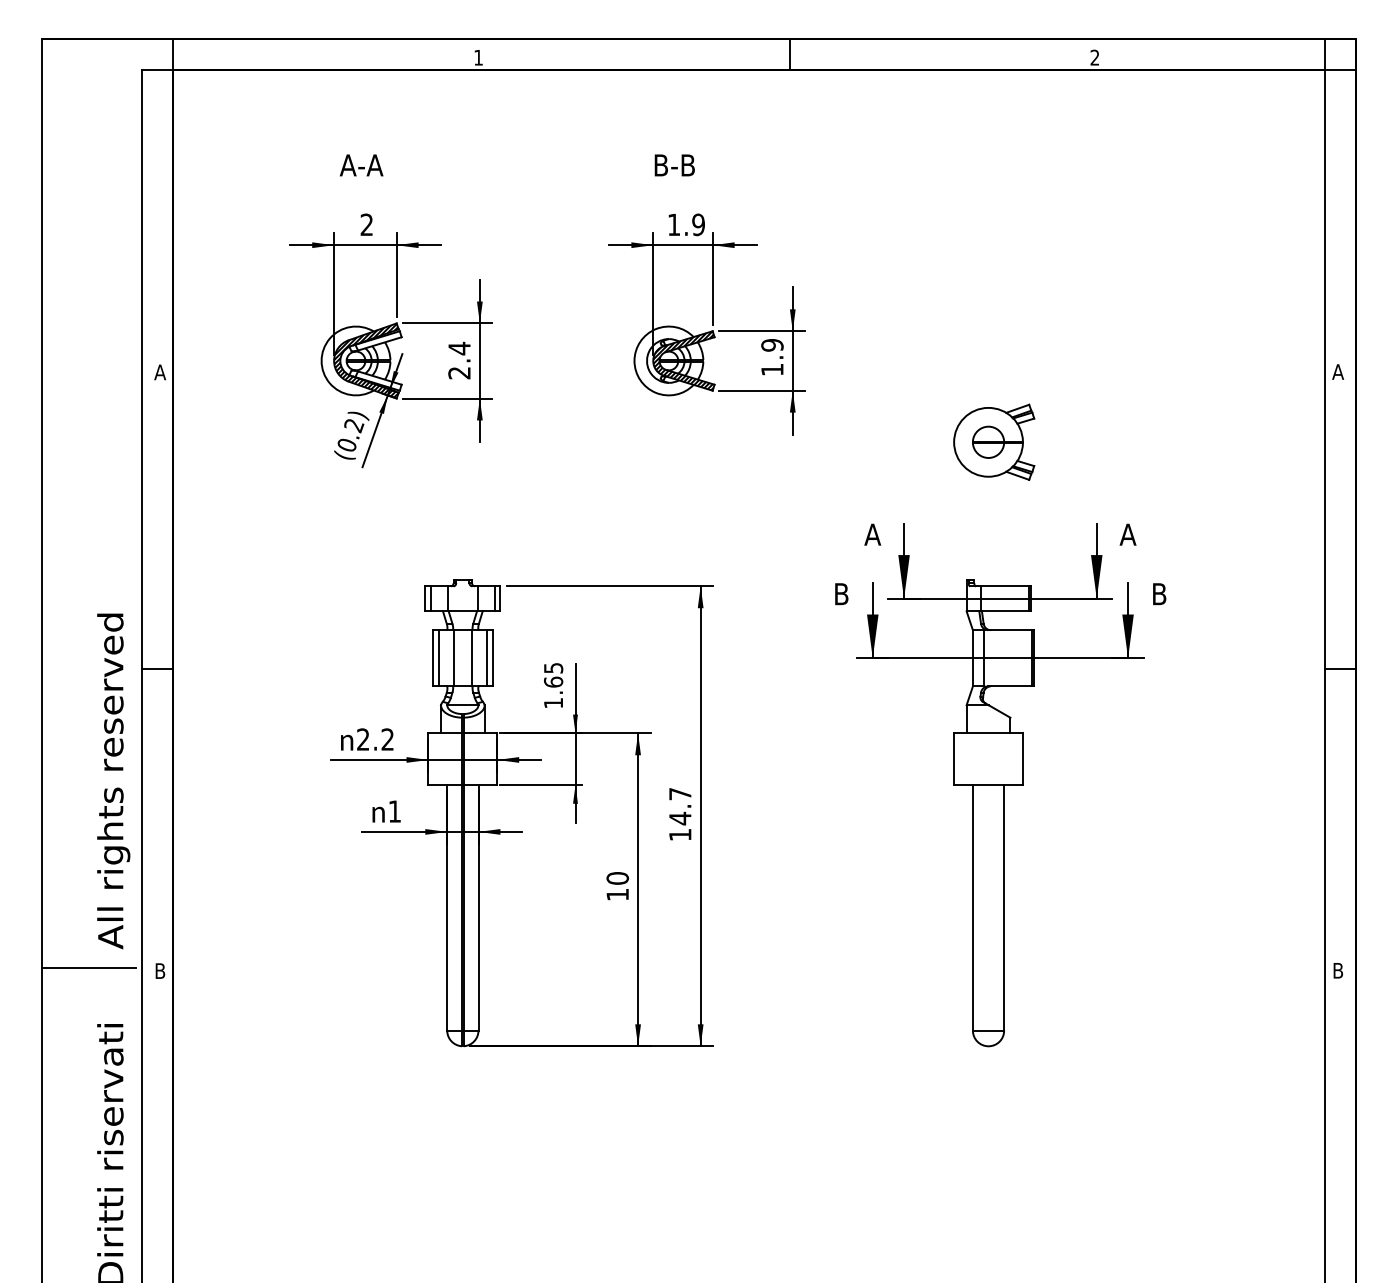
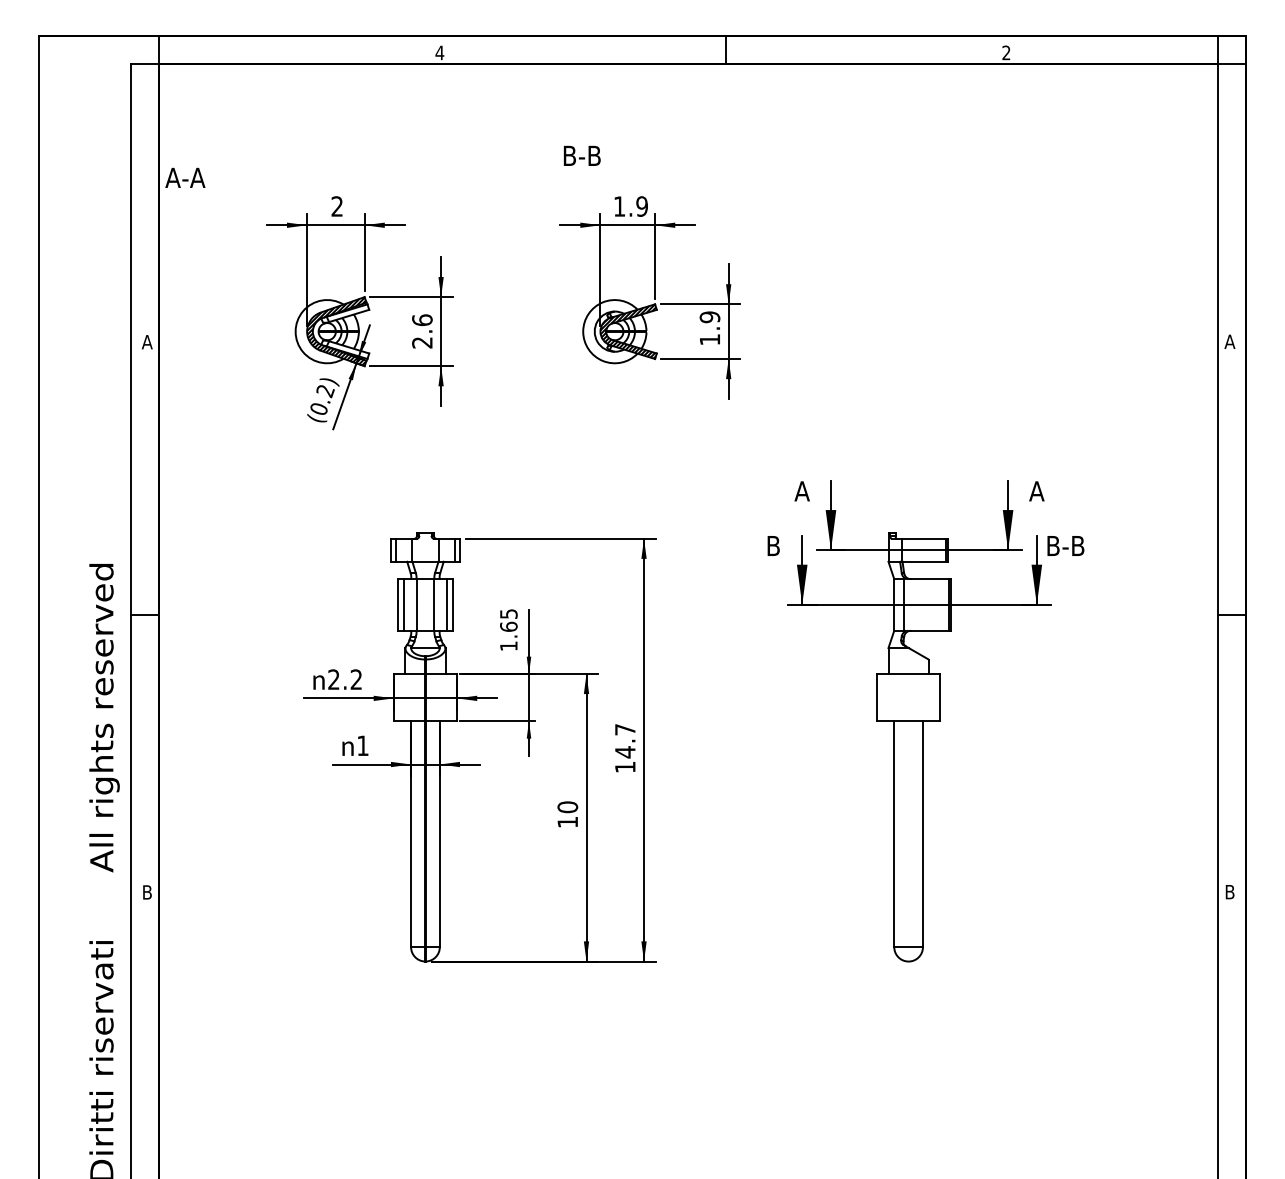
text: (478, 57) -> (439, 52), 1 -> 4
text: (361, 164) -> (185, 177), moved
text: (675, 164) -> (582, 155), moved
text: (459, 348) -> (422, 320), 2.4 -> 2.6
part: (993, 441) -> (913, 405), removed
text: (1159, 593) -> (1065, 545), B -> B-B
line: (88, 967) -> (81, 889), removed

